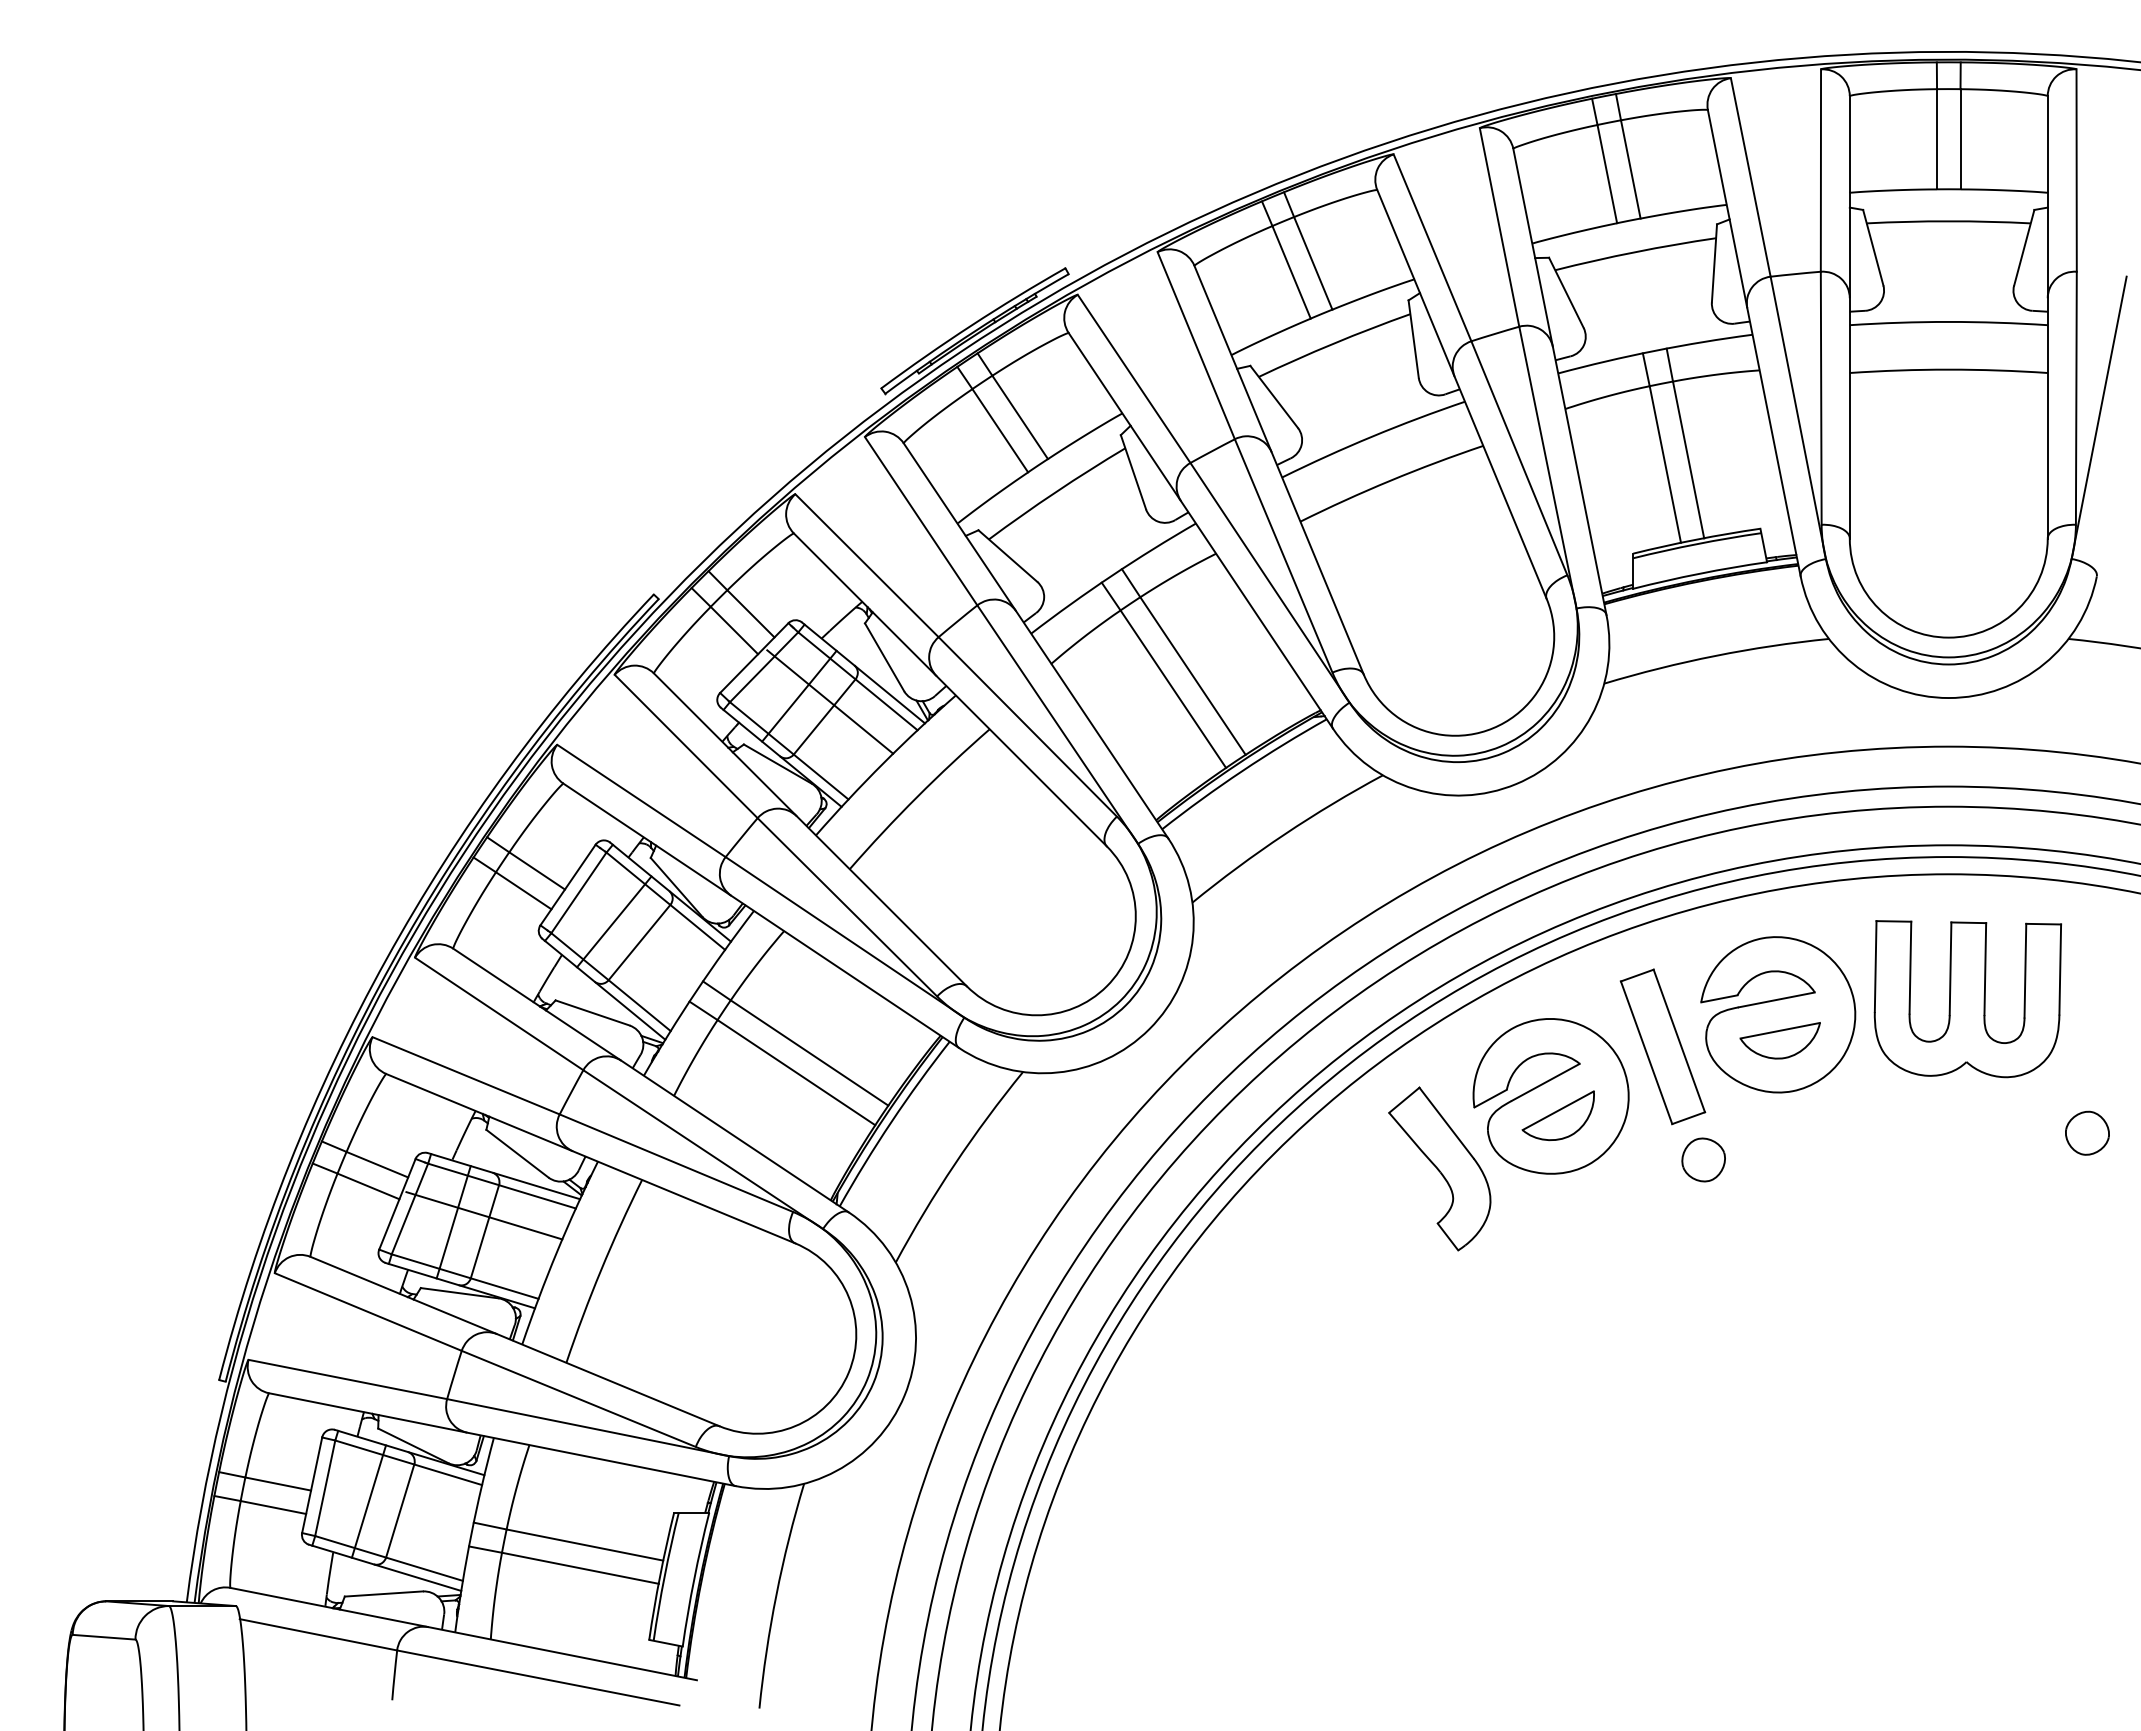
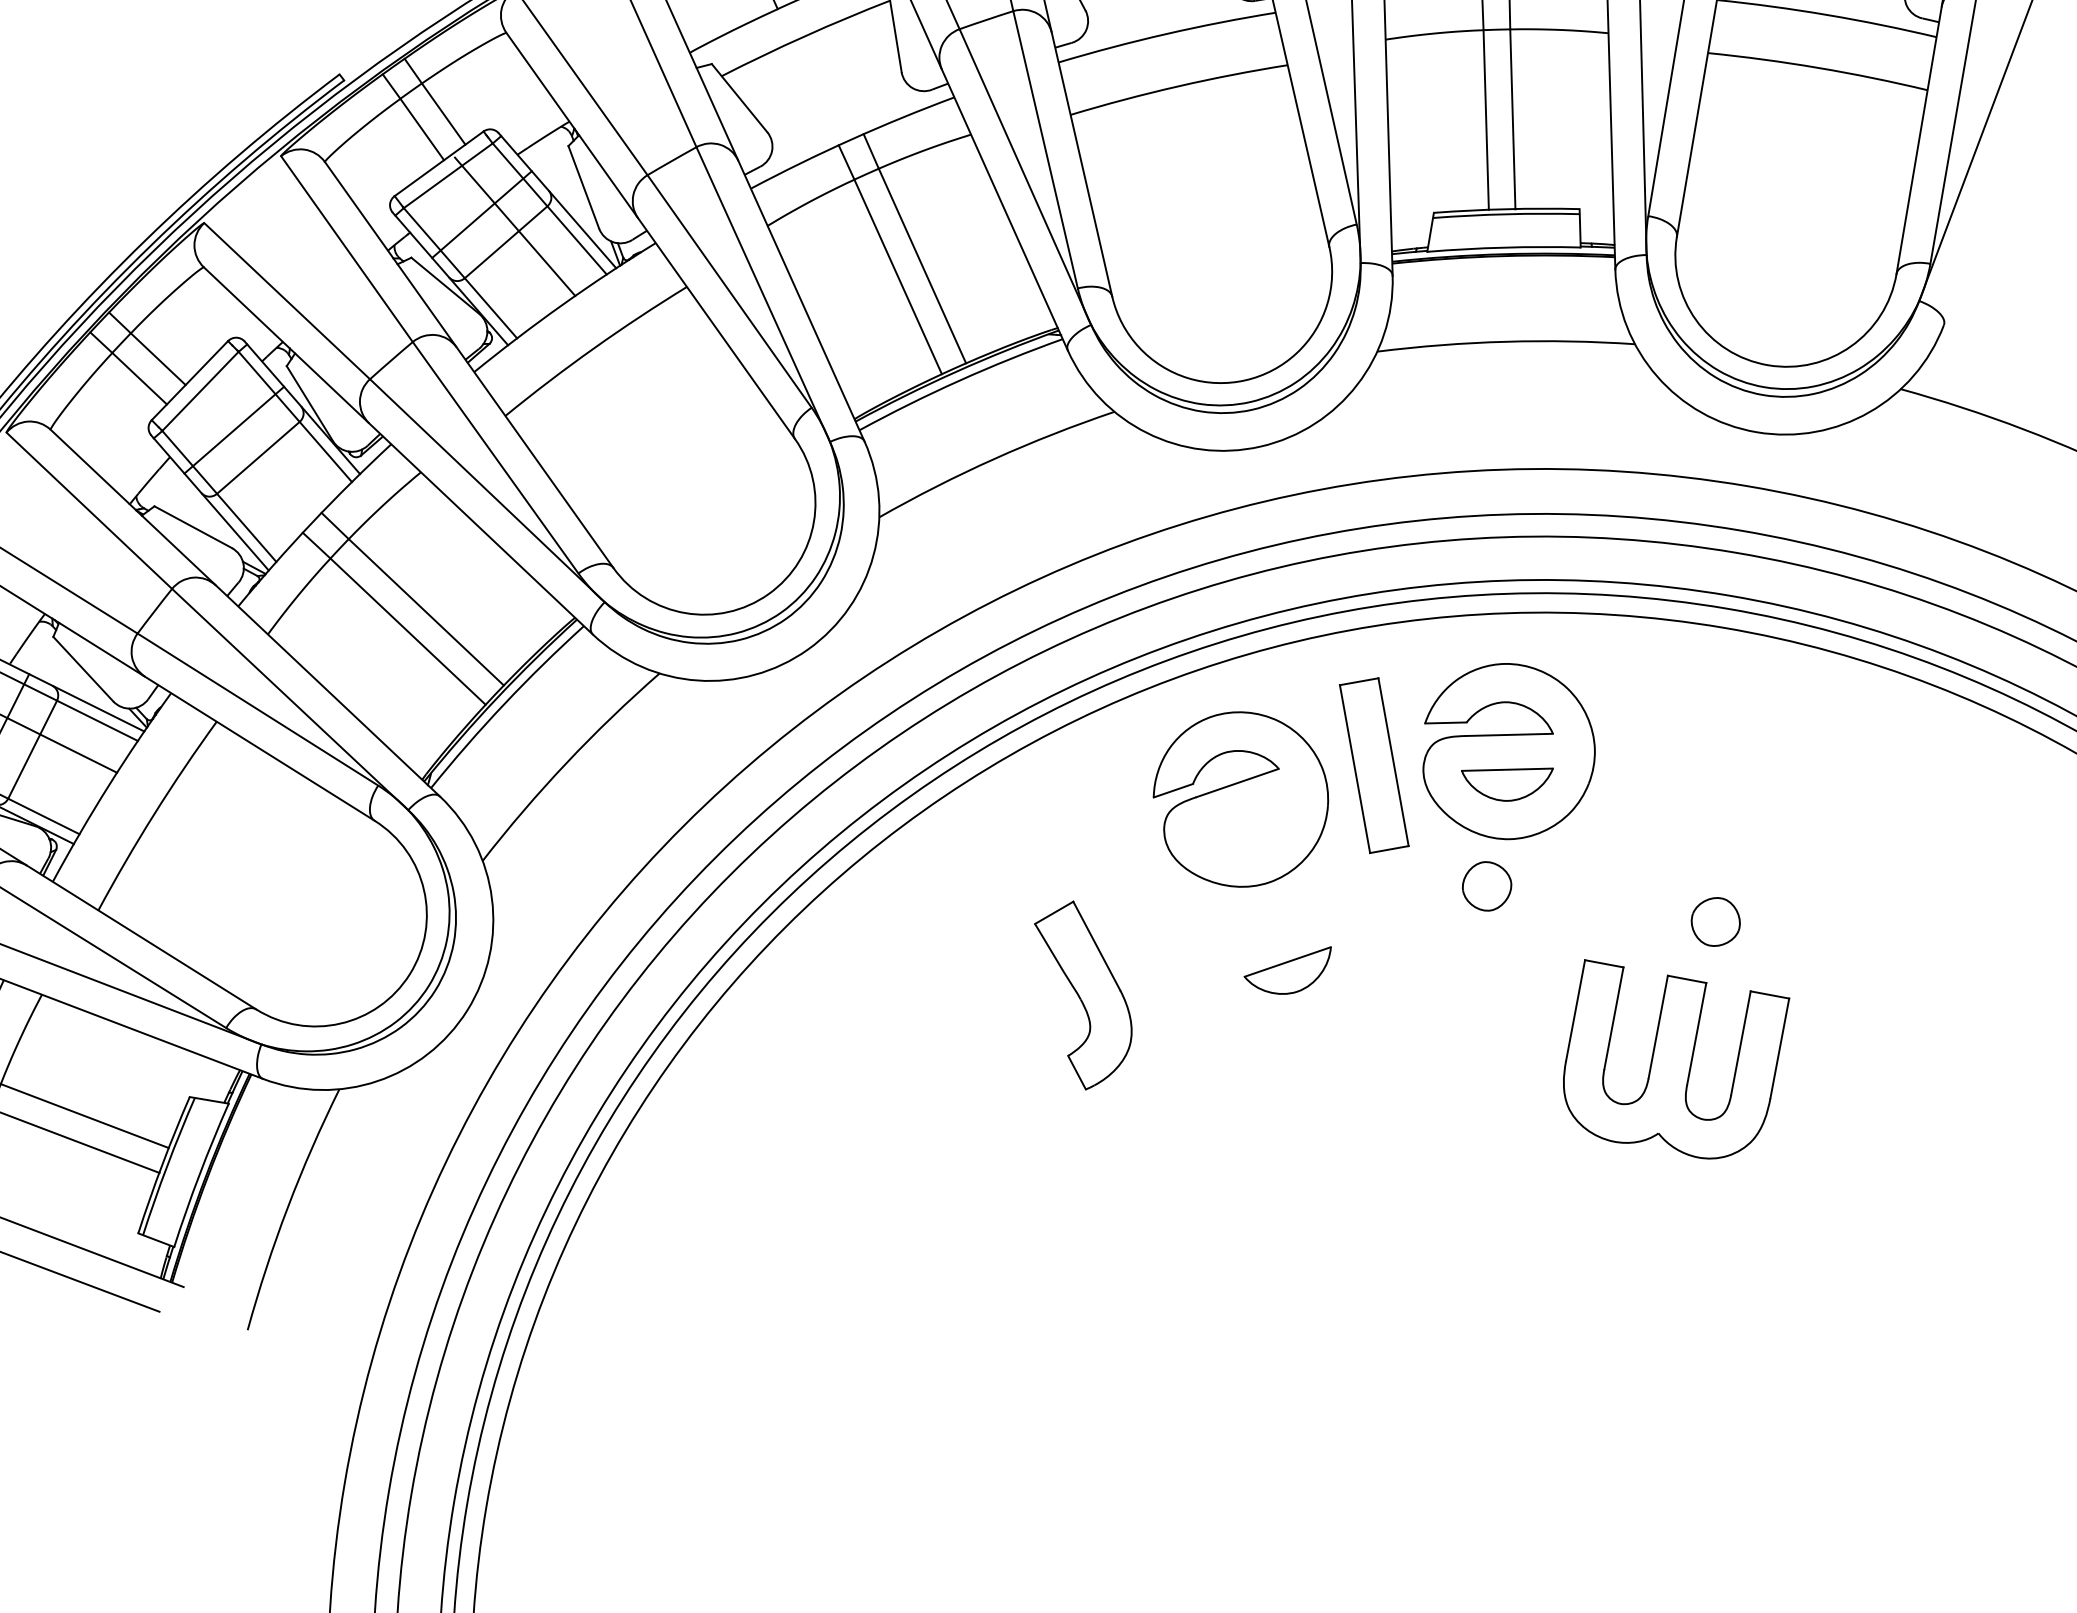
part: (1967, 999) -> (1671, 1064), moved
part: (1557, 1115) -> (1286, 967), moved
part: (2087, 1132) -> (1716, 921), moved
part: (1703, 1159) -> (1486, 885), moved
part: (1439, 1168) -> (1080, 995), moved

